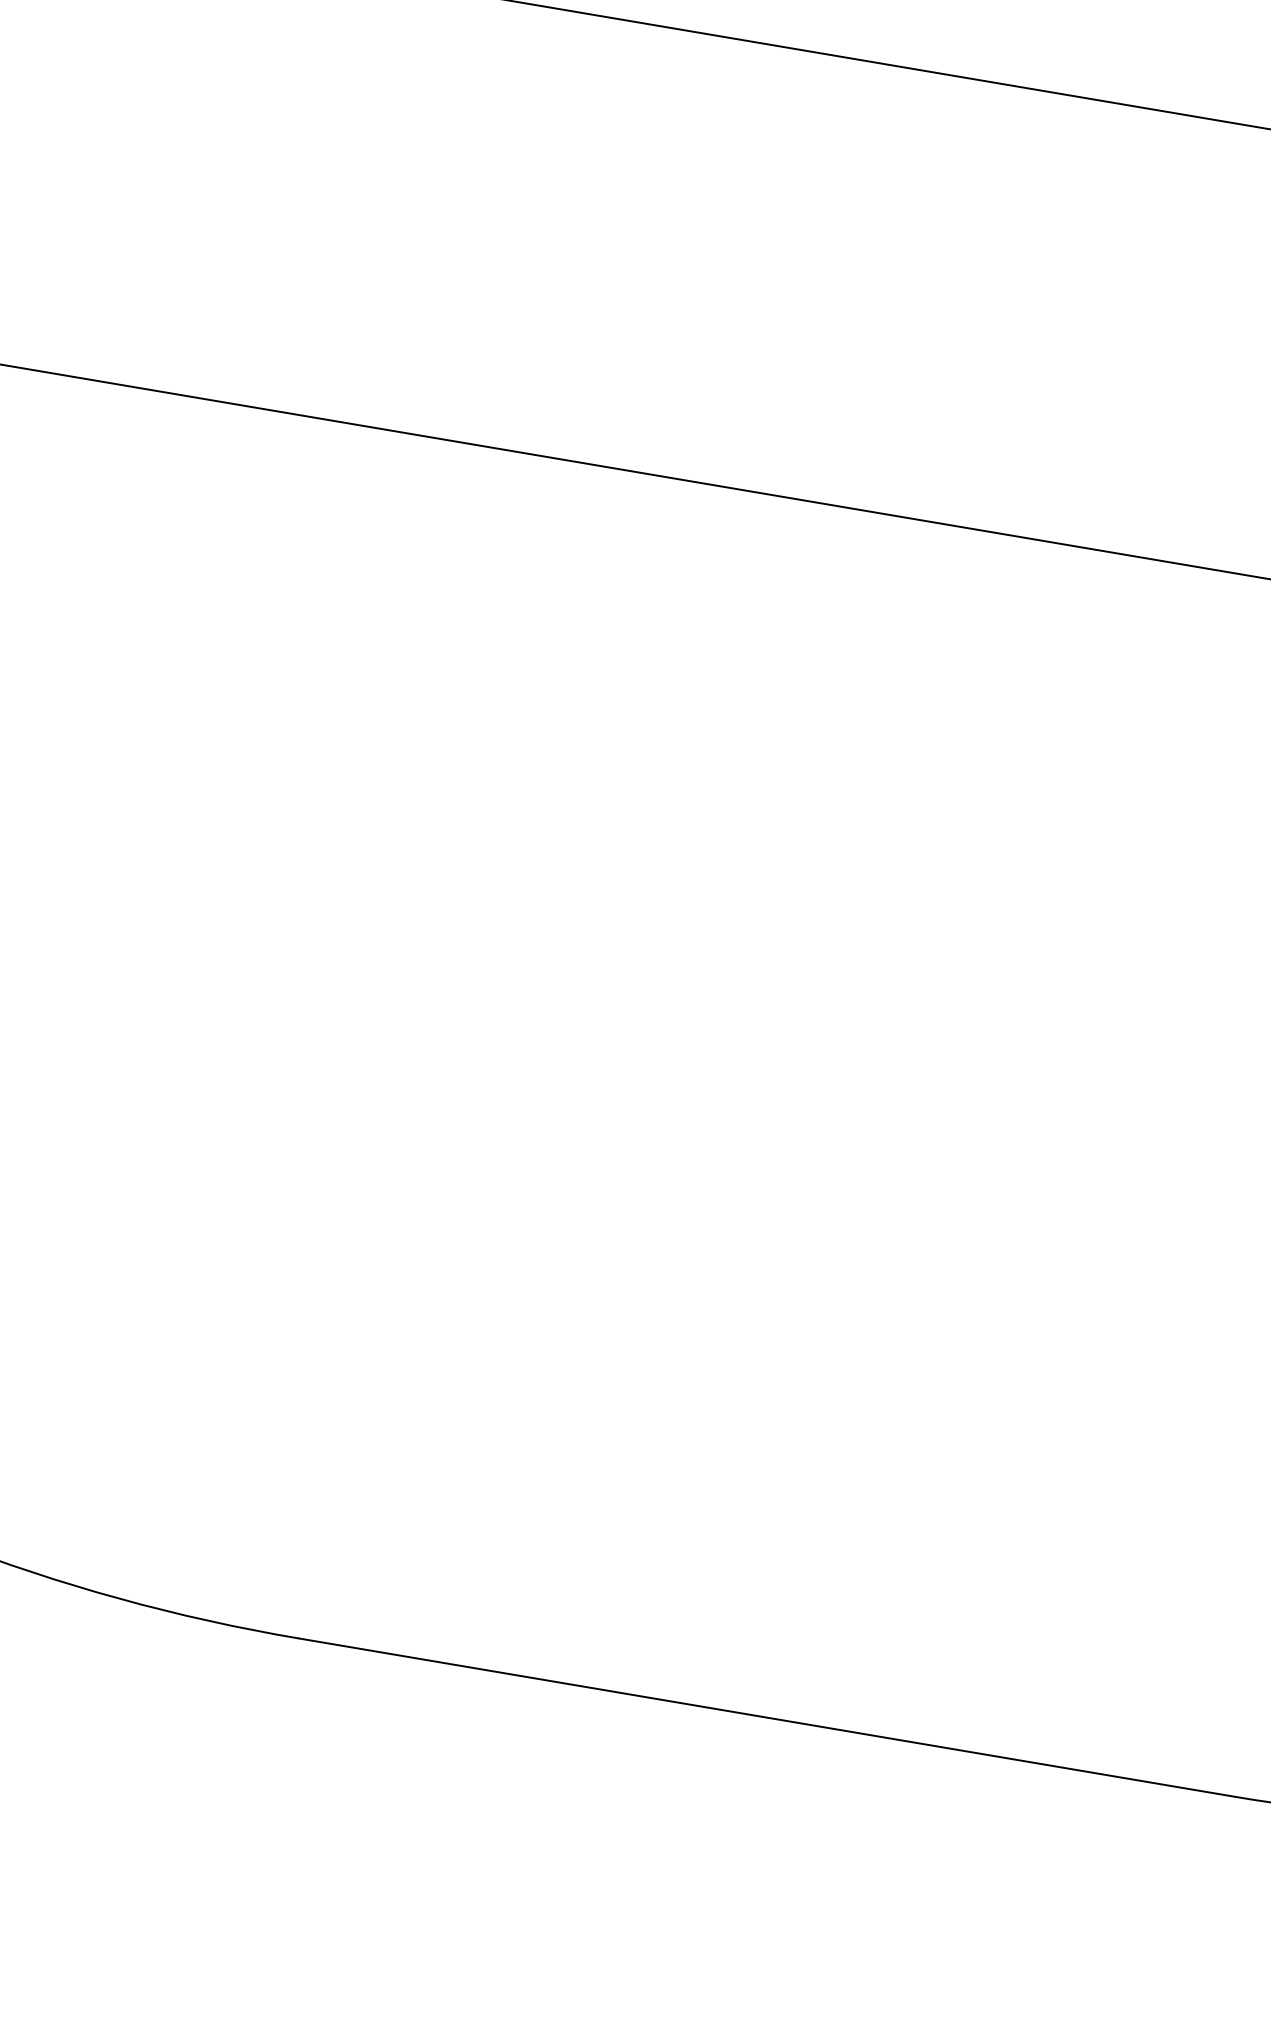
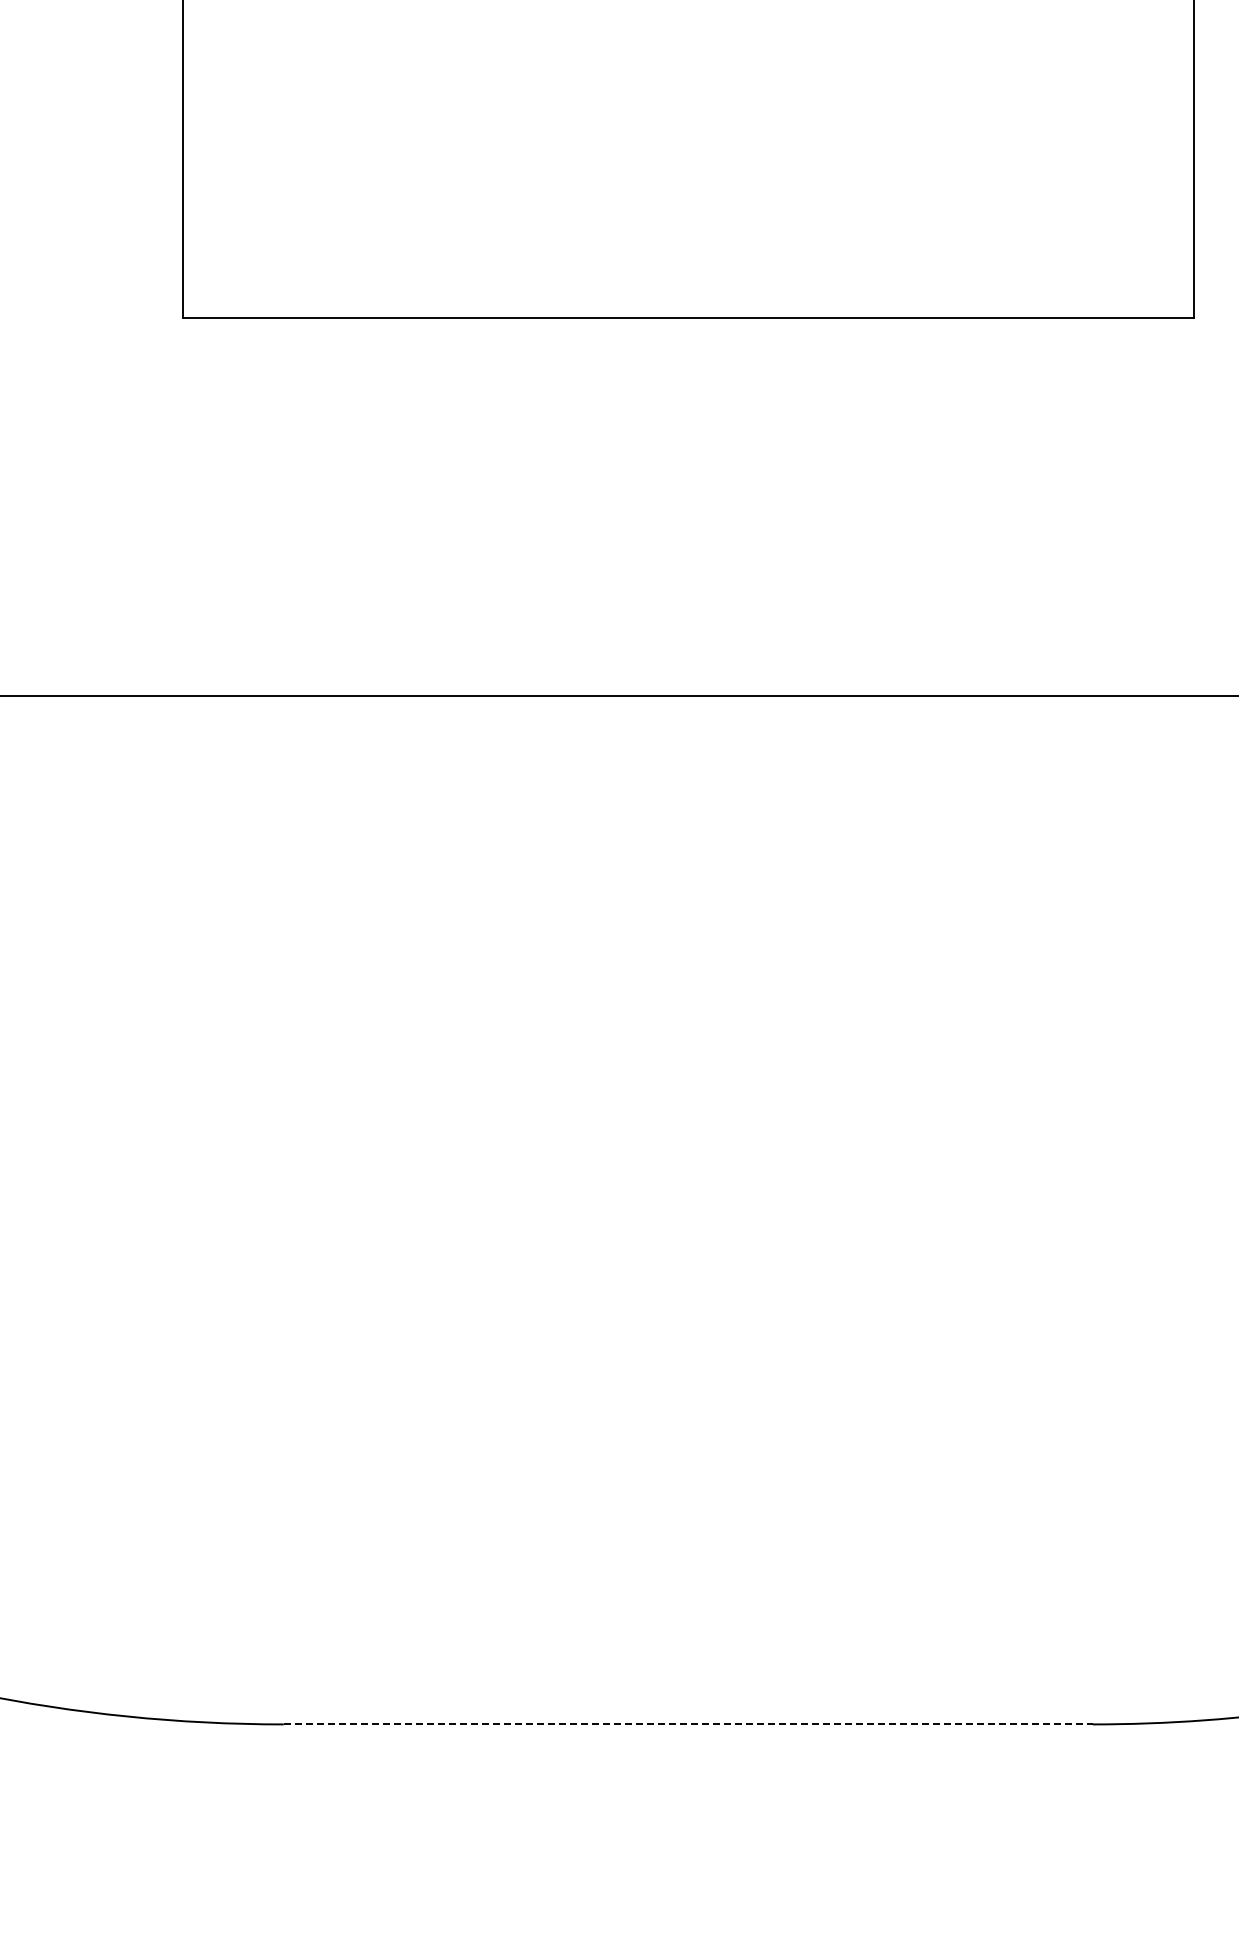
line: (767, 1717) -> (688, 1724), solid -> dashed

